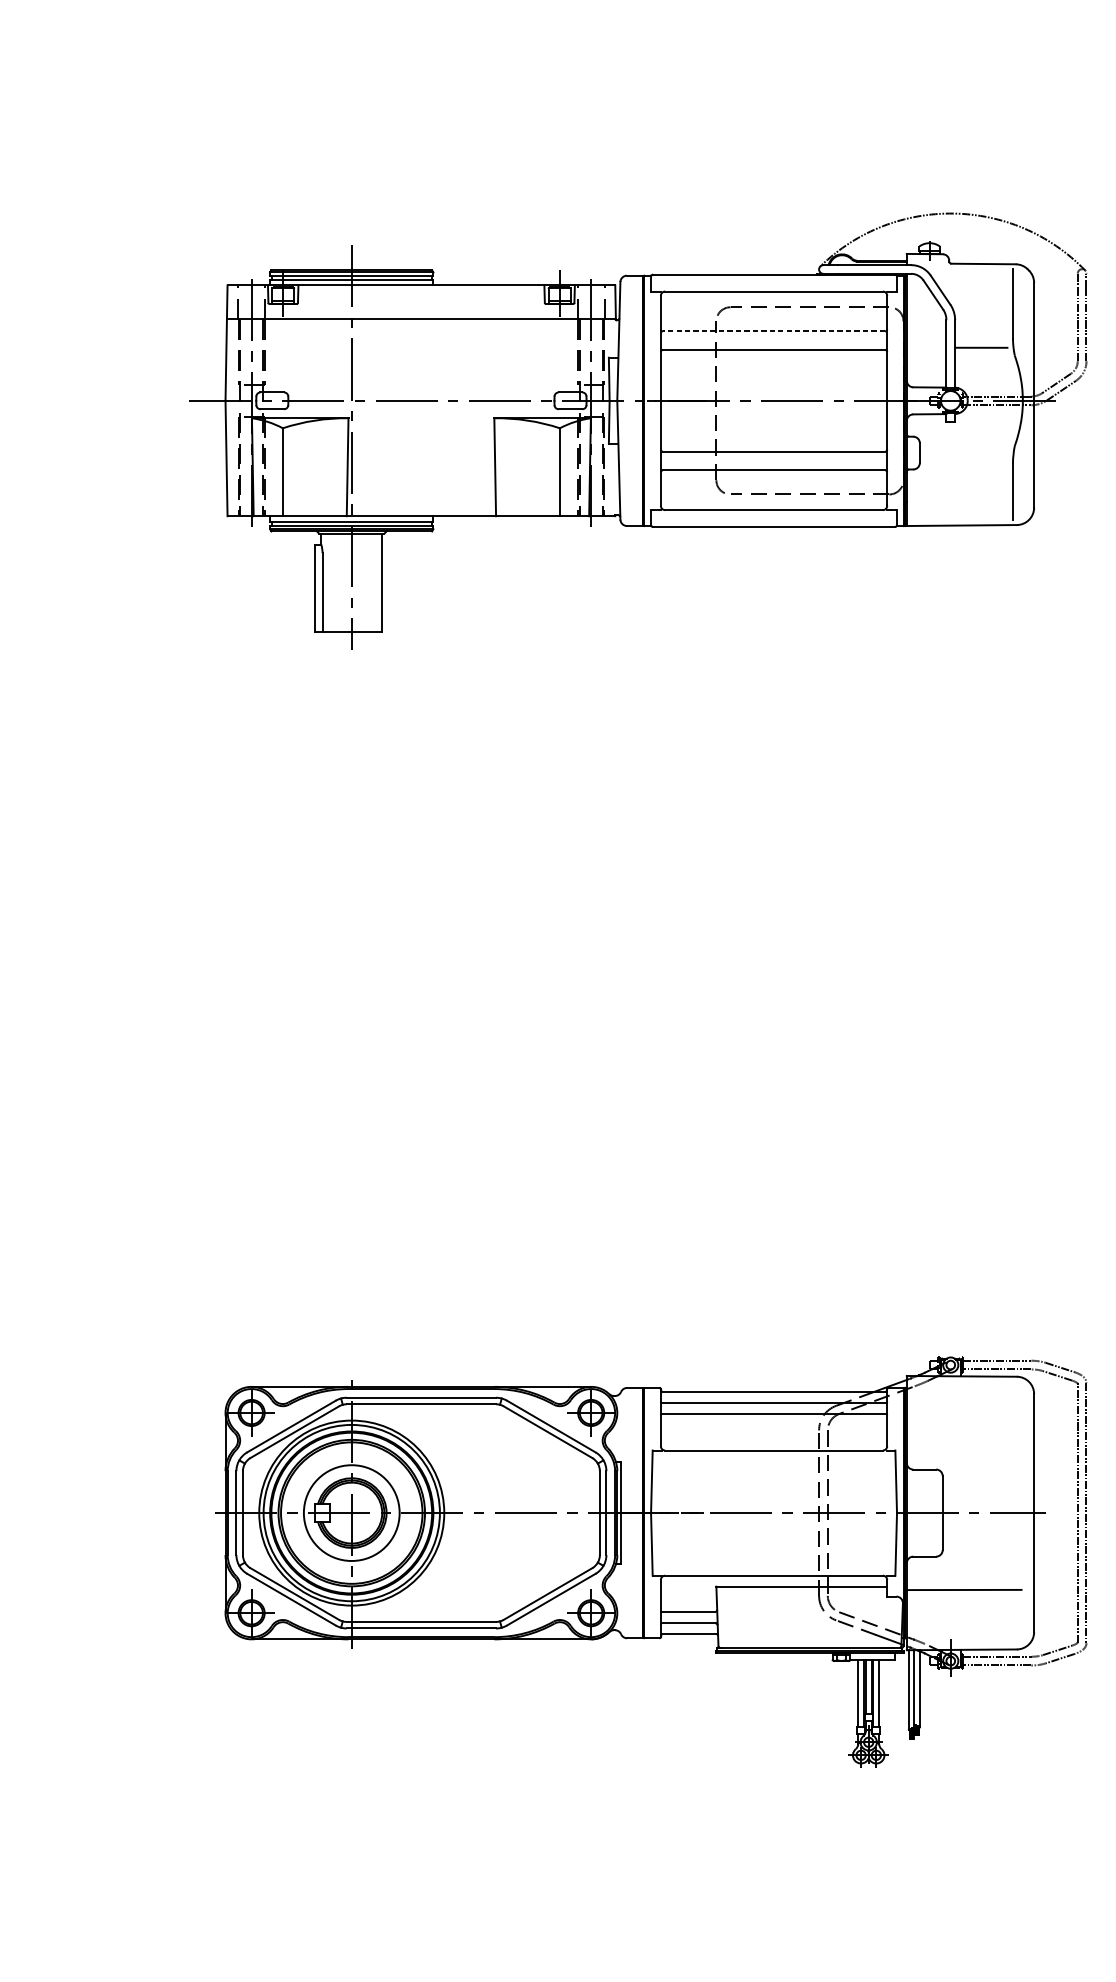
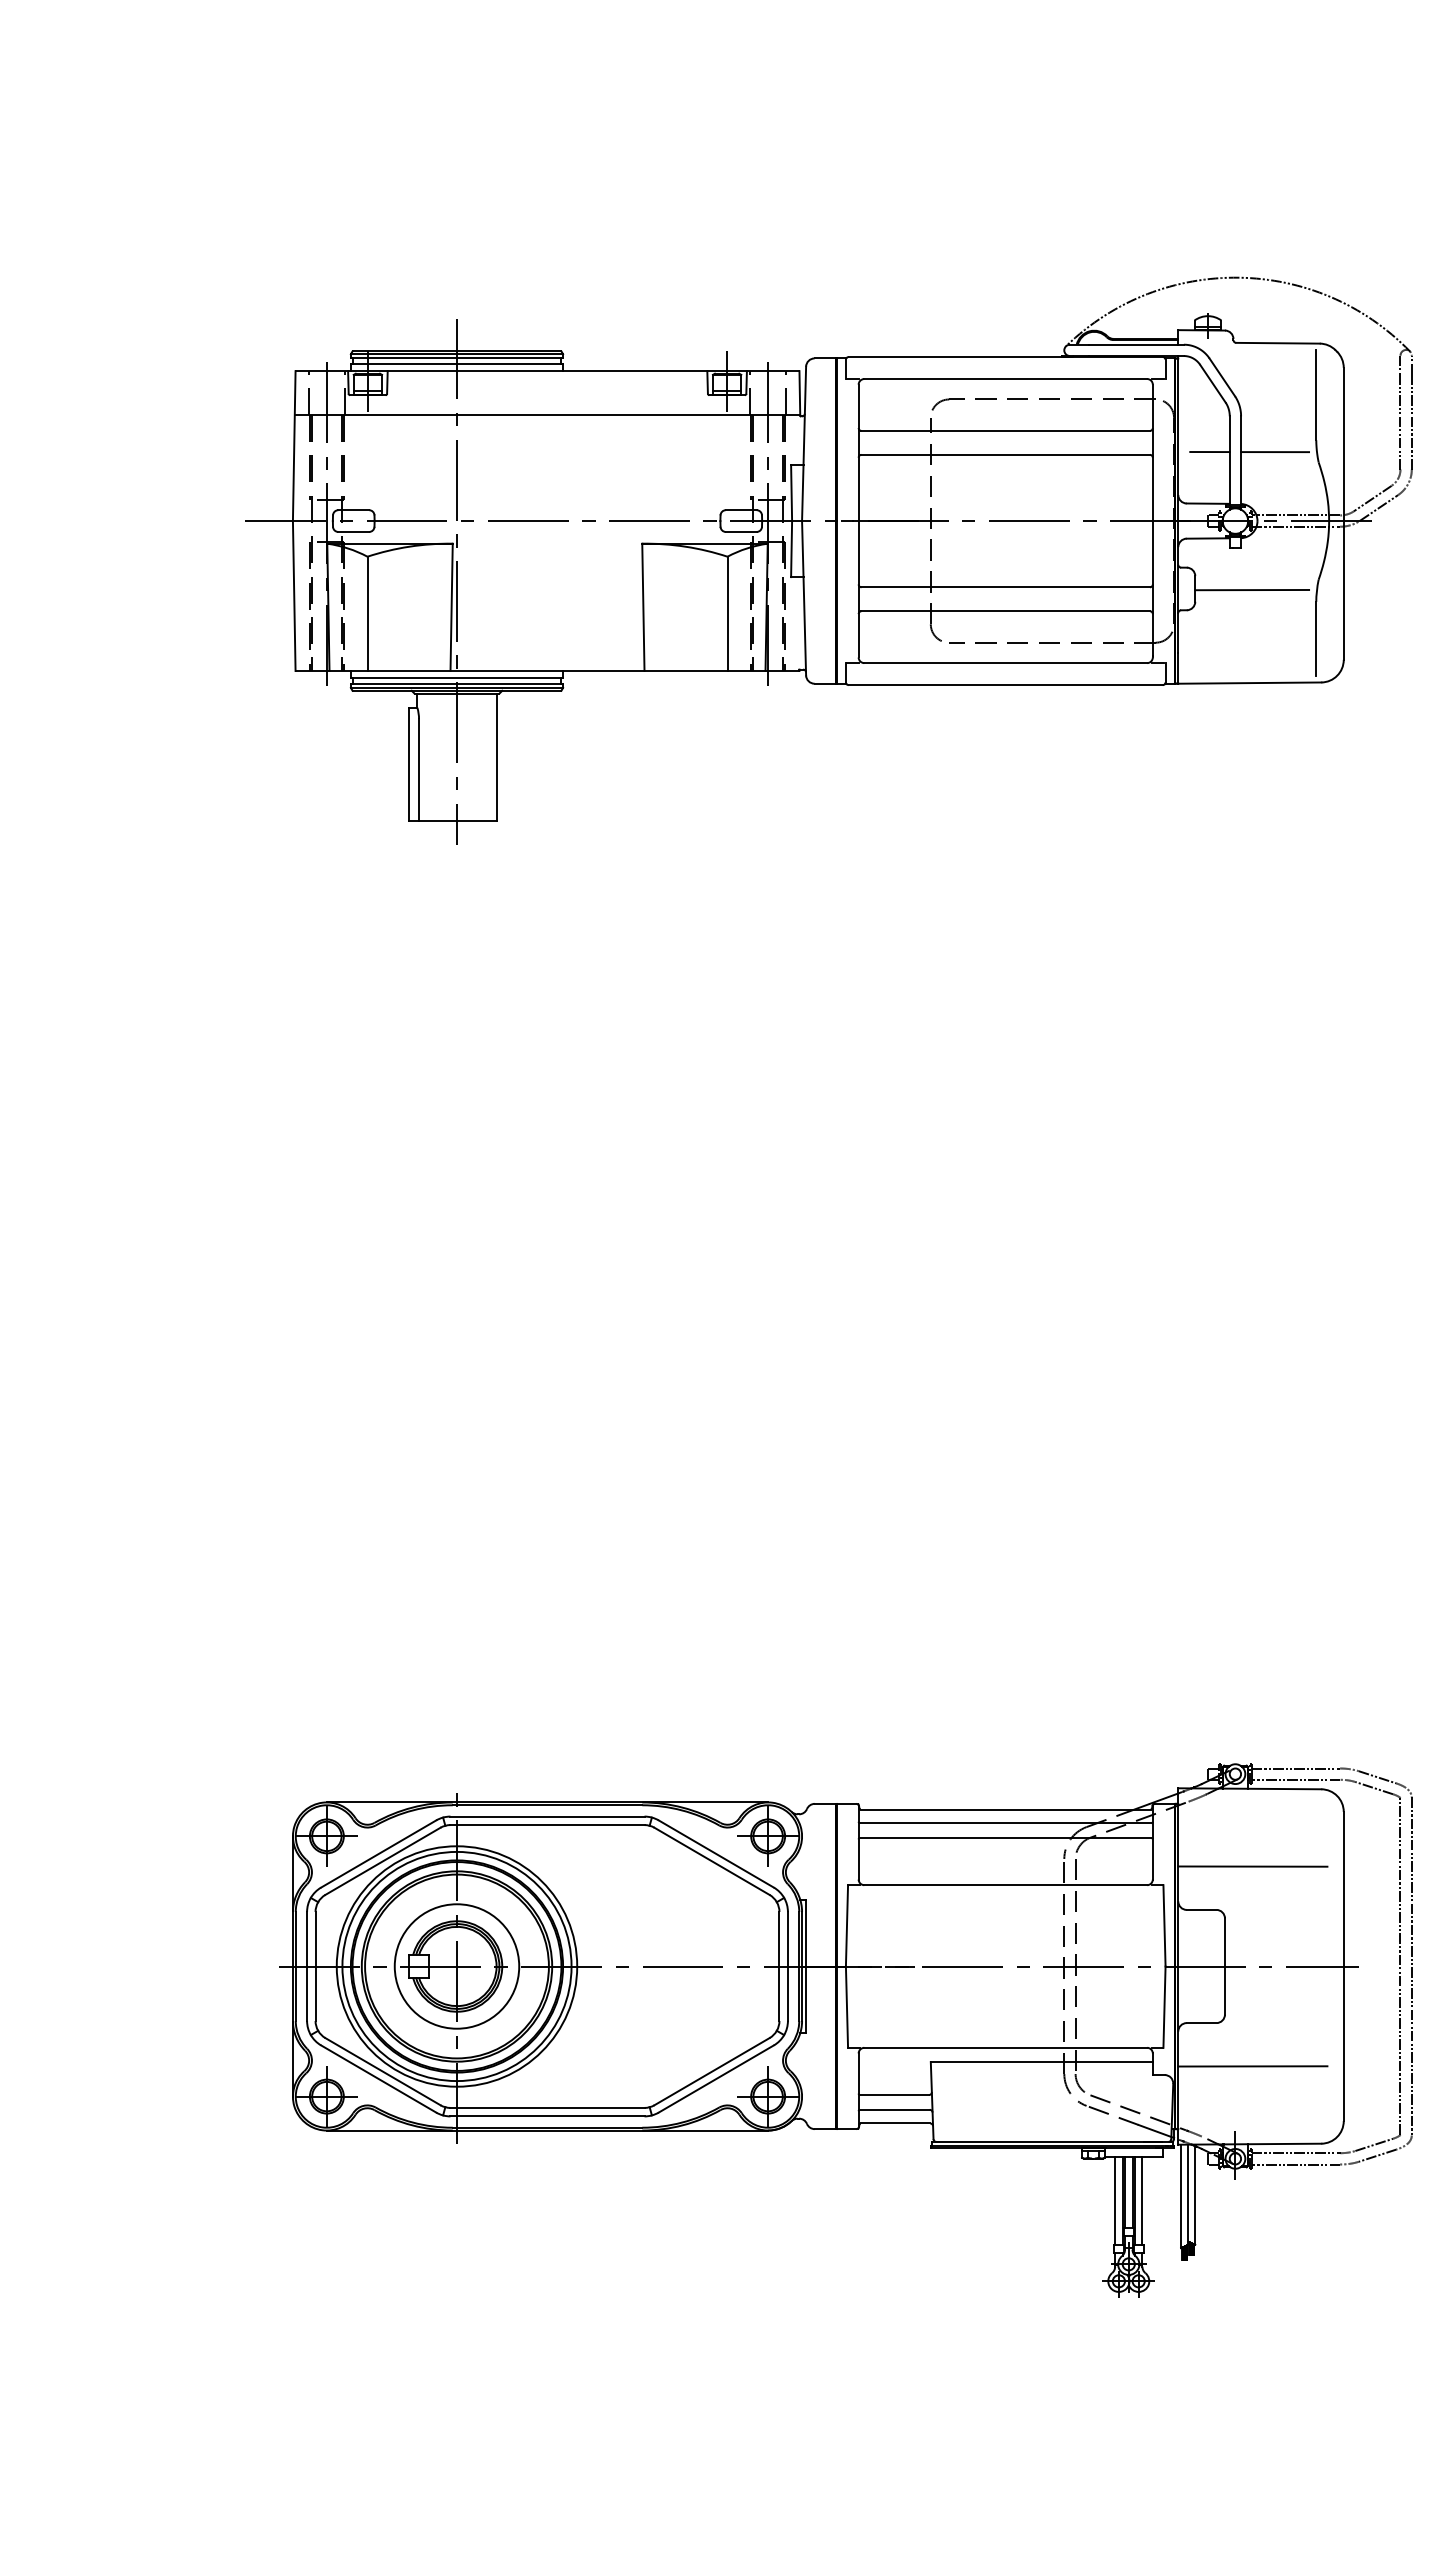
line: (773, 331) -> (1005, 430), dashed -> solid
line: (930, 348) -> (1209, 452), added
line: (963, 453) -> (1252, 589), added
line: (963, 1436) -> (1252, 1866), added

